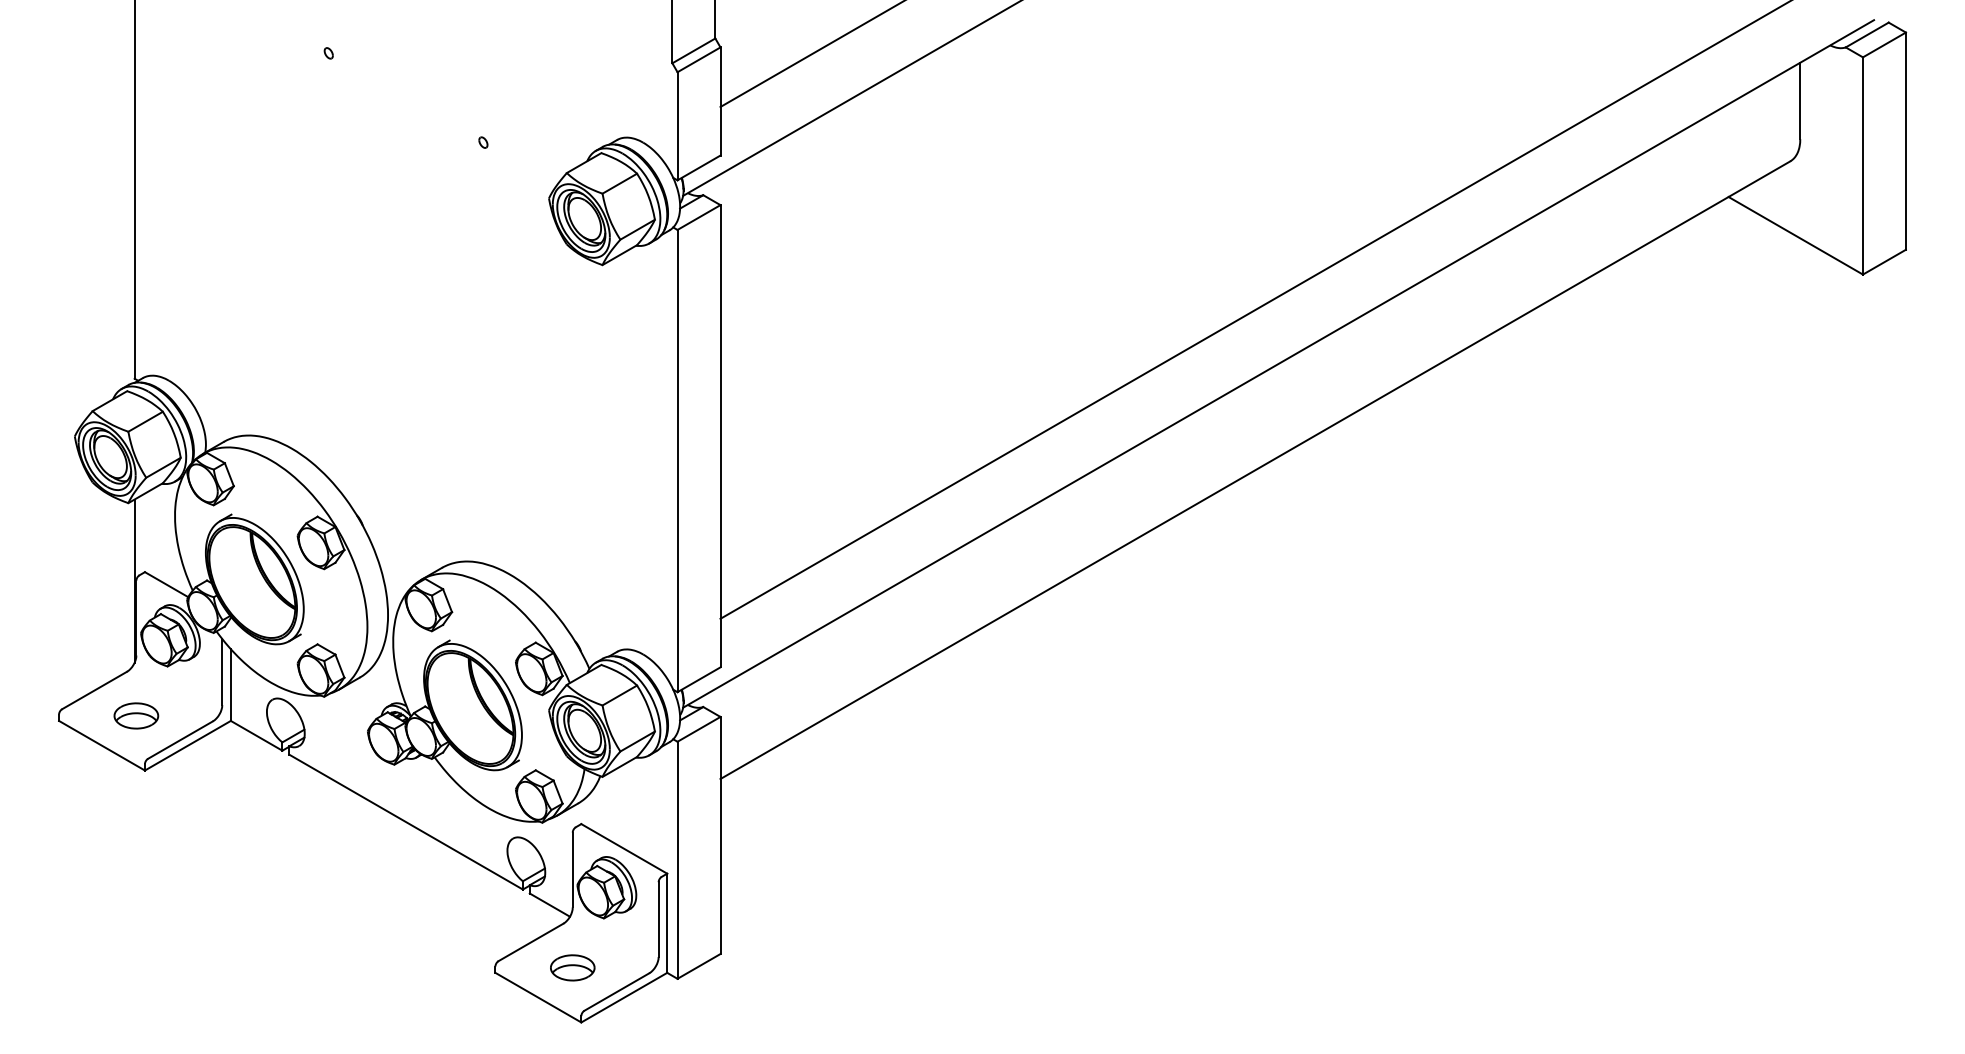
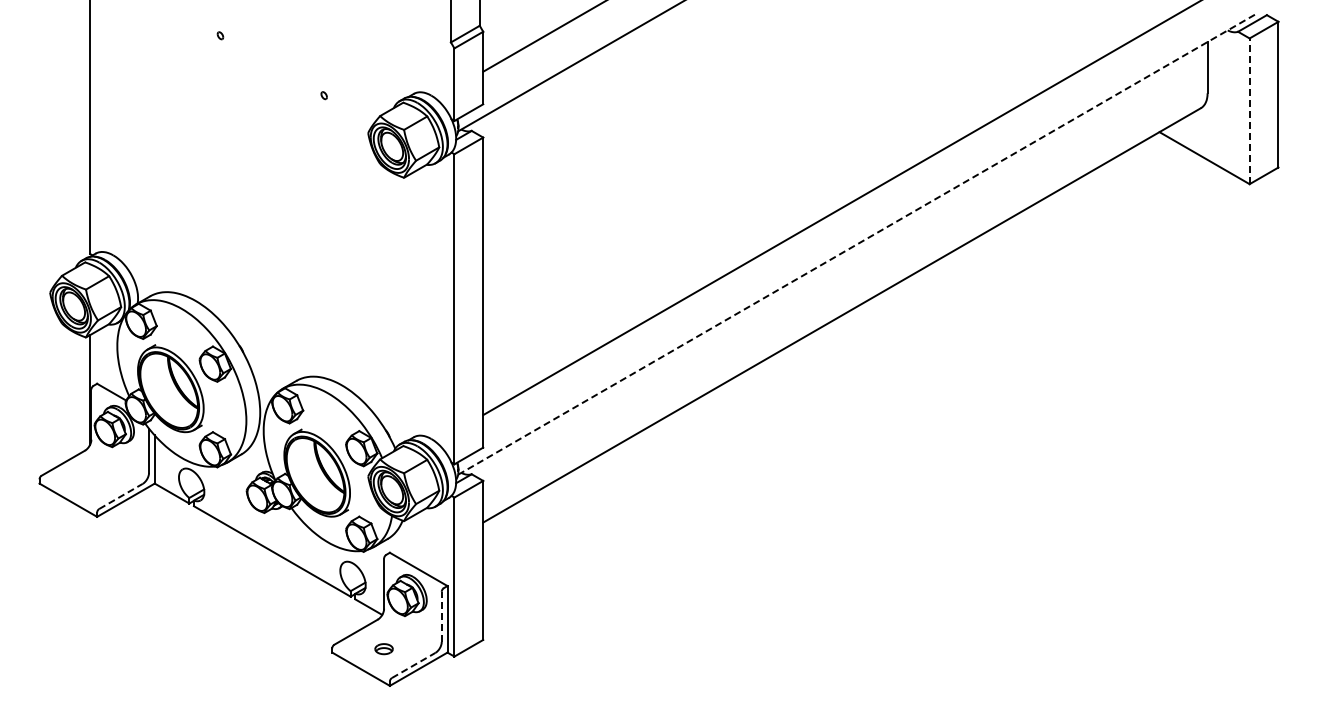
line: (1862, 166) -> (1249, 111), solid -> dashed
line: (1279, 363) -> (858, 243), solid -> dashed
part: (135, 714) -> (90, 479), removed
line: (181, 740) -> (121, 496), solid -> dashed
line: (658, 919) -> (441, 616), solid -> dashed
part: (571, 966) -> (383, 648), size x0.6
line: (618, 992) -> (414, 665), solid -> dashed

